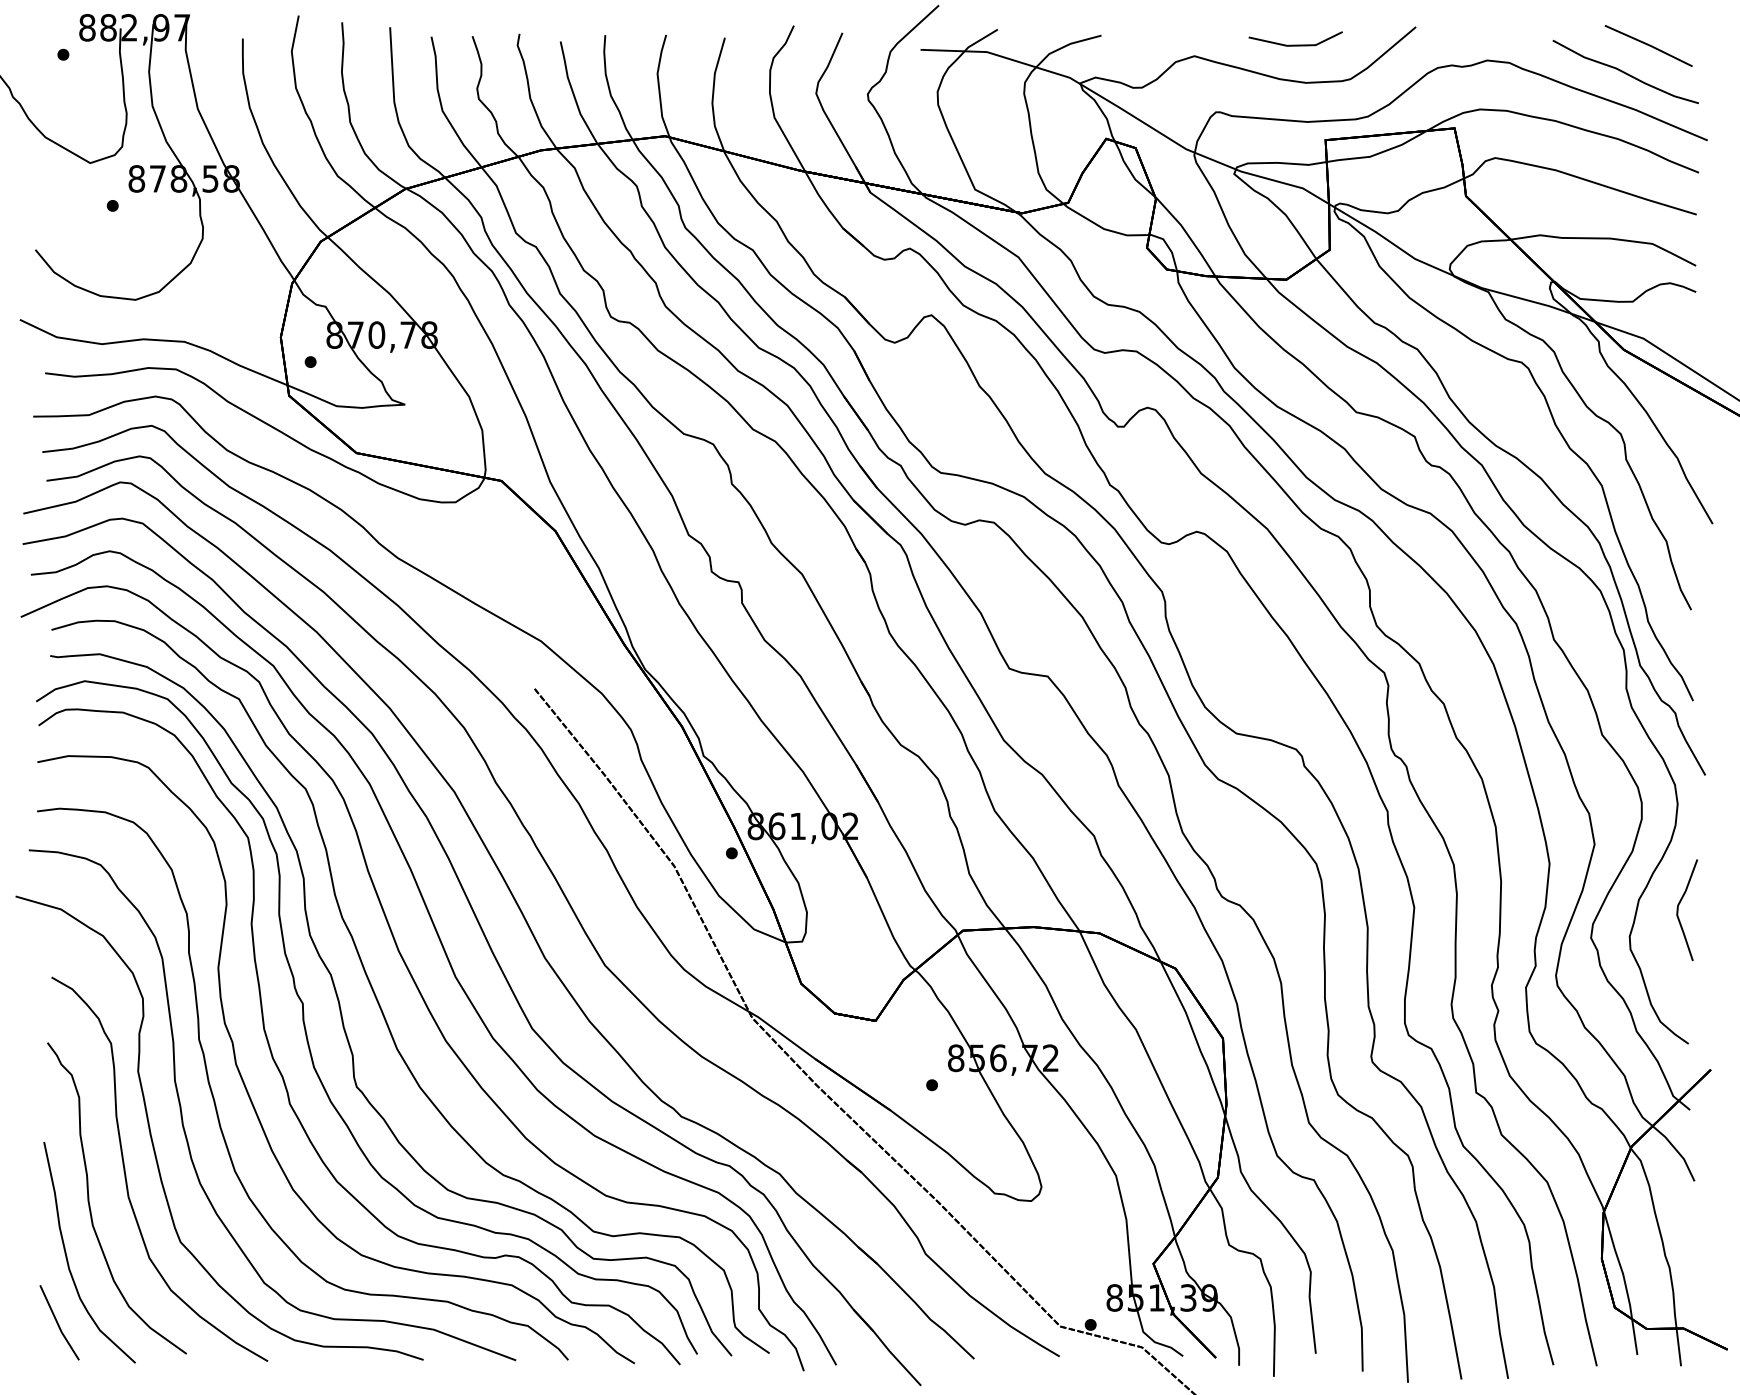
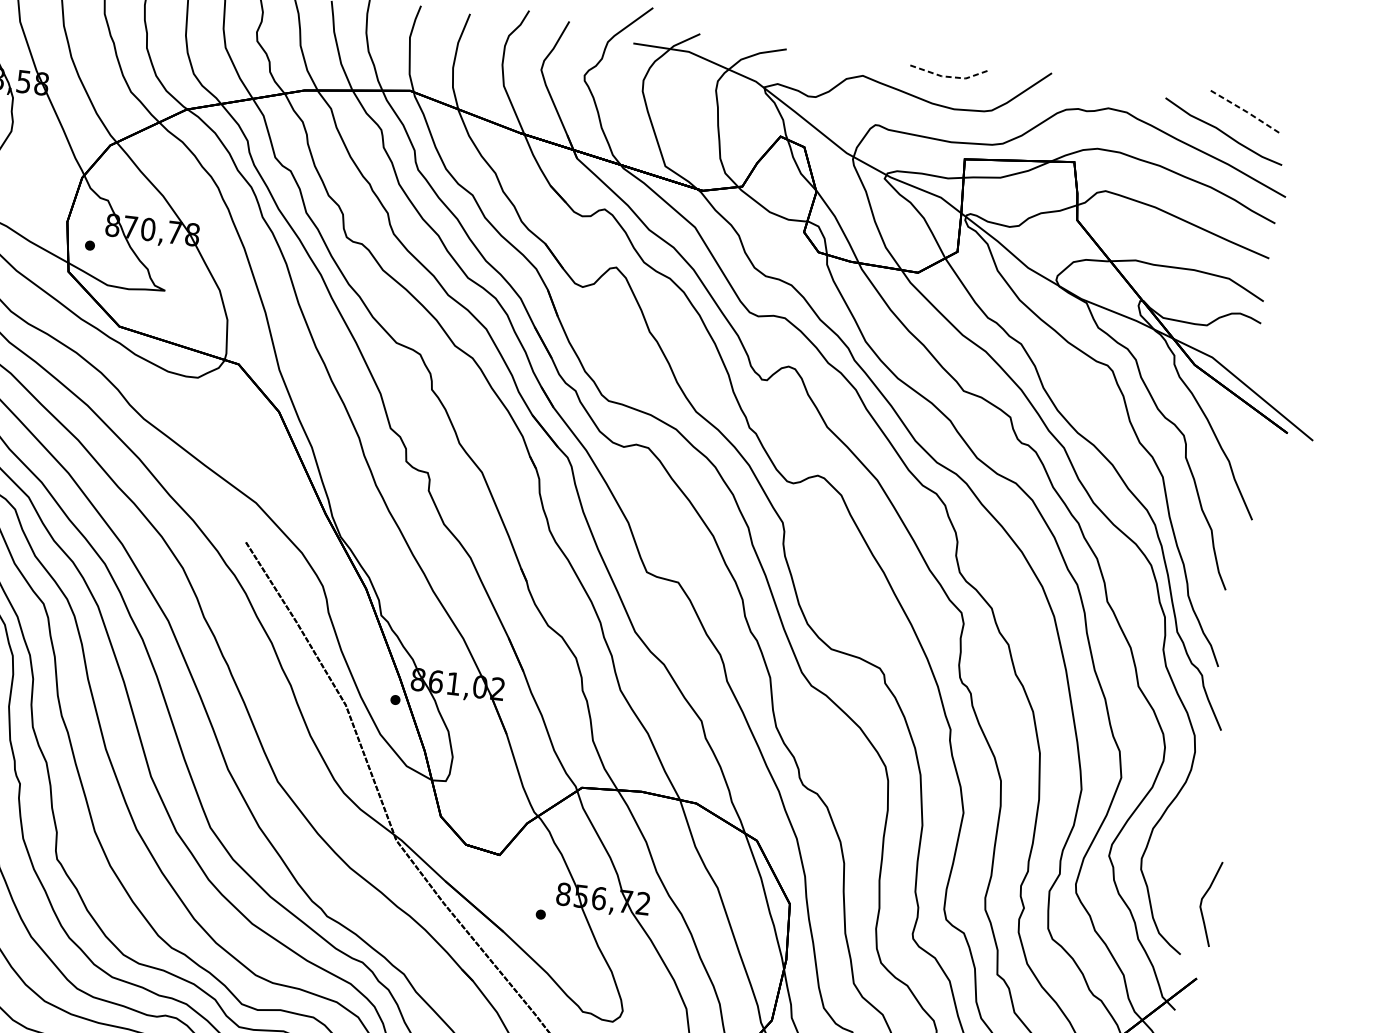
line: (1296, 45) -> (949, 76), solid -> dashed
line: (1650, 45) -> (1247, 111), solid -> dashed
curve: (1678, 910) -> (1201, 903), moved

